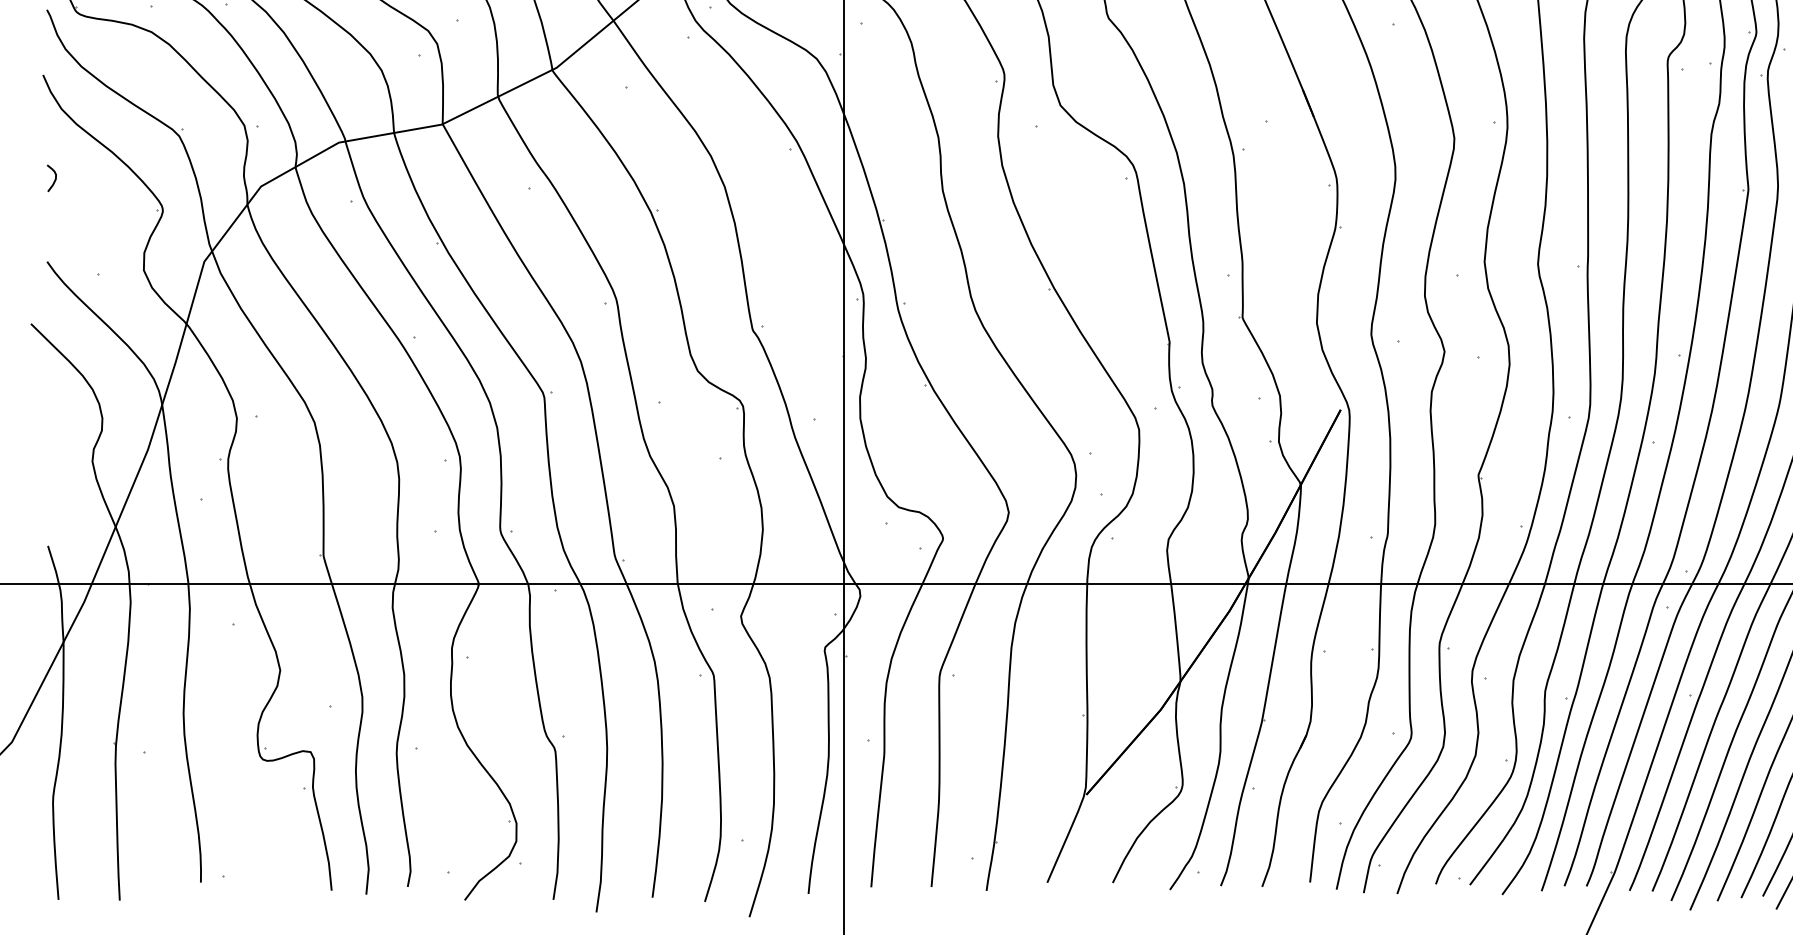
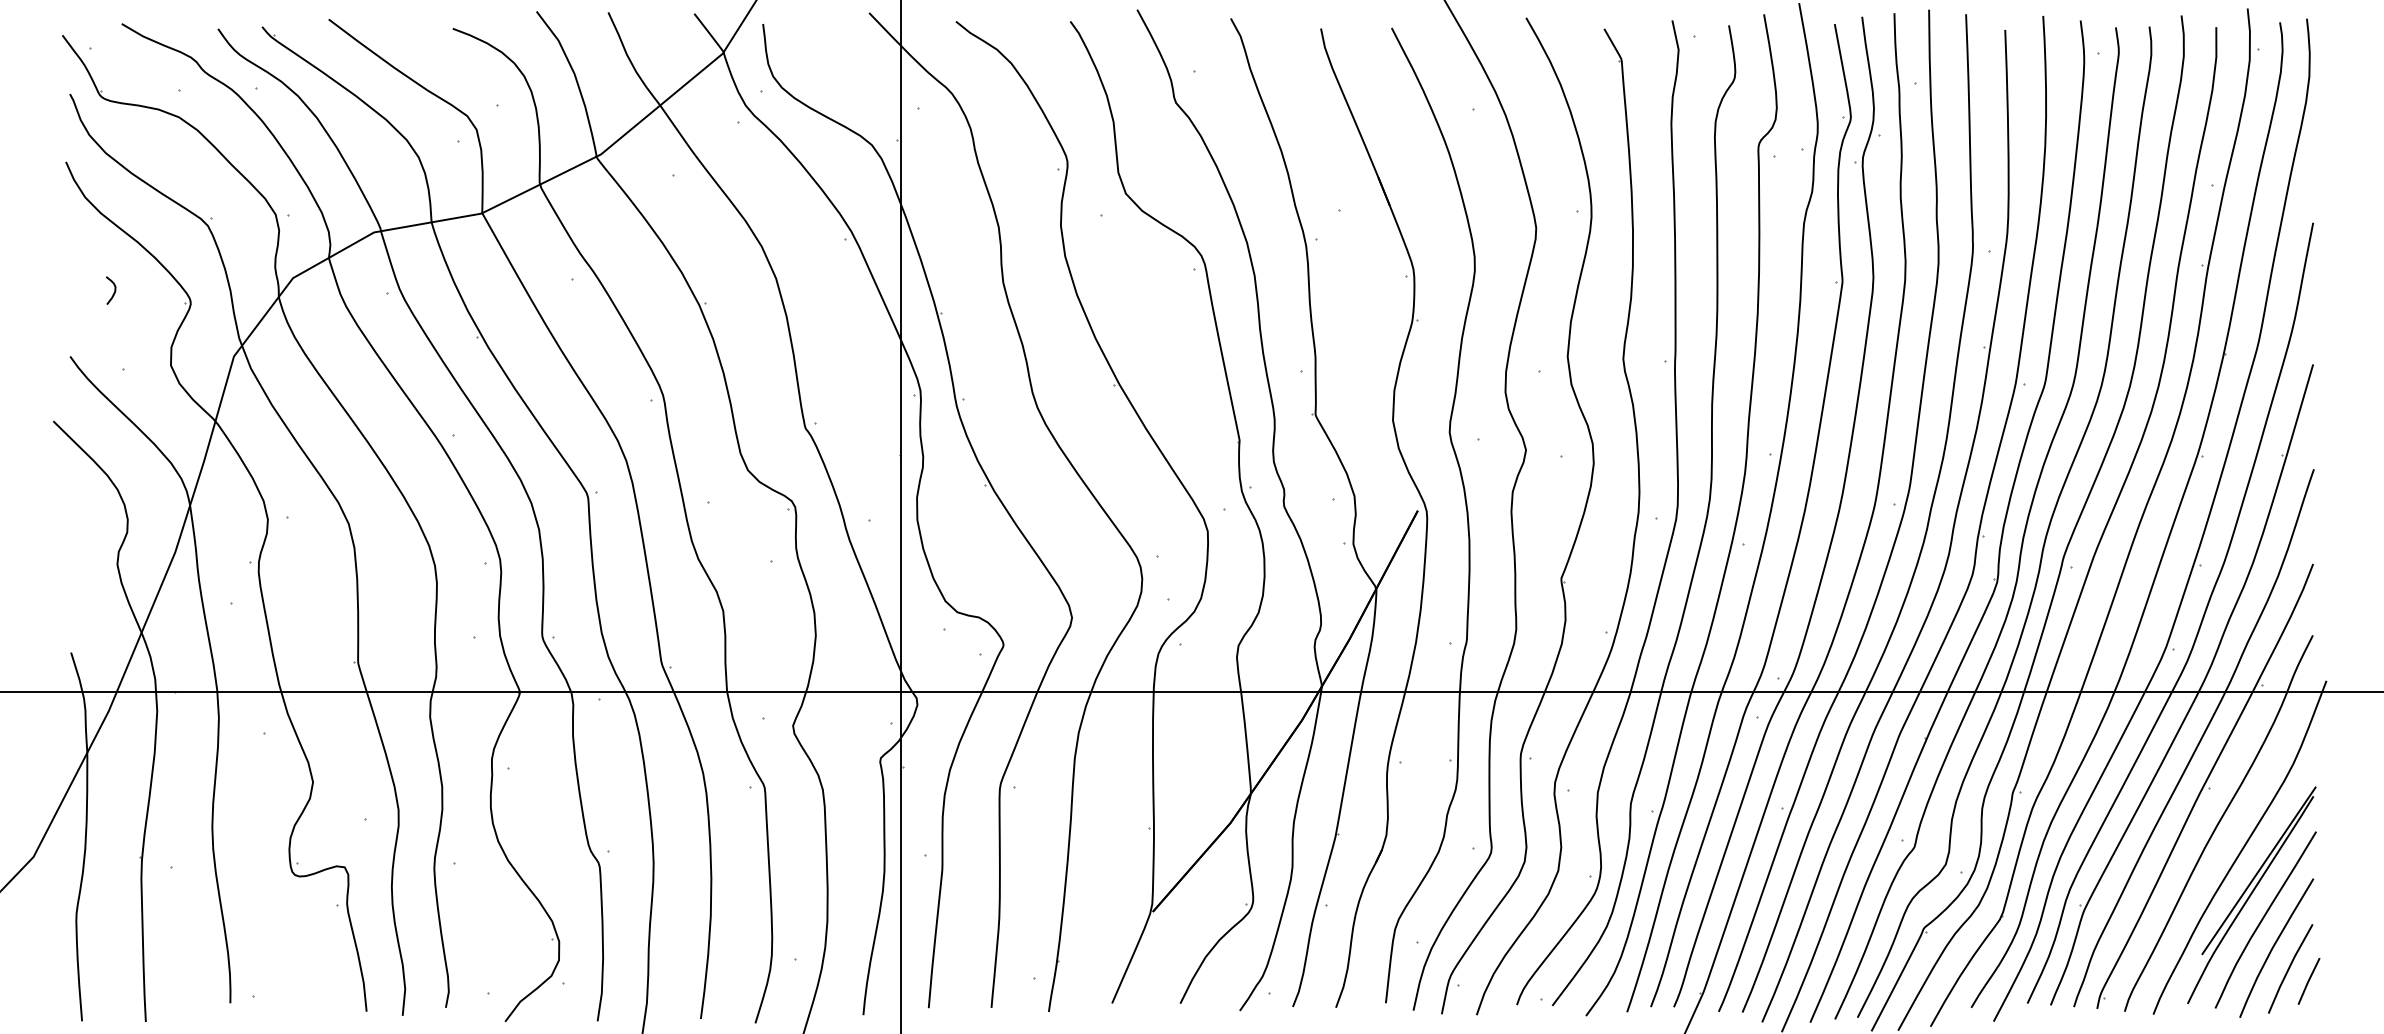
curve: (54, 180) -> (113, 292), moved

